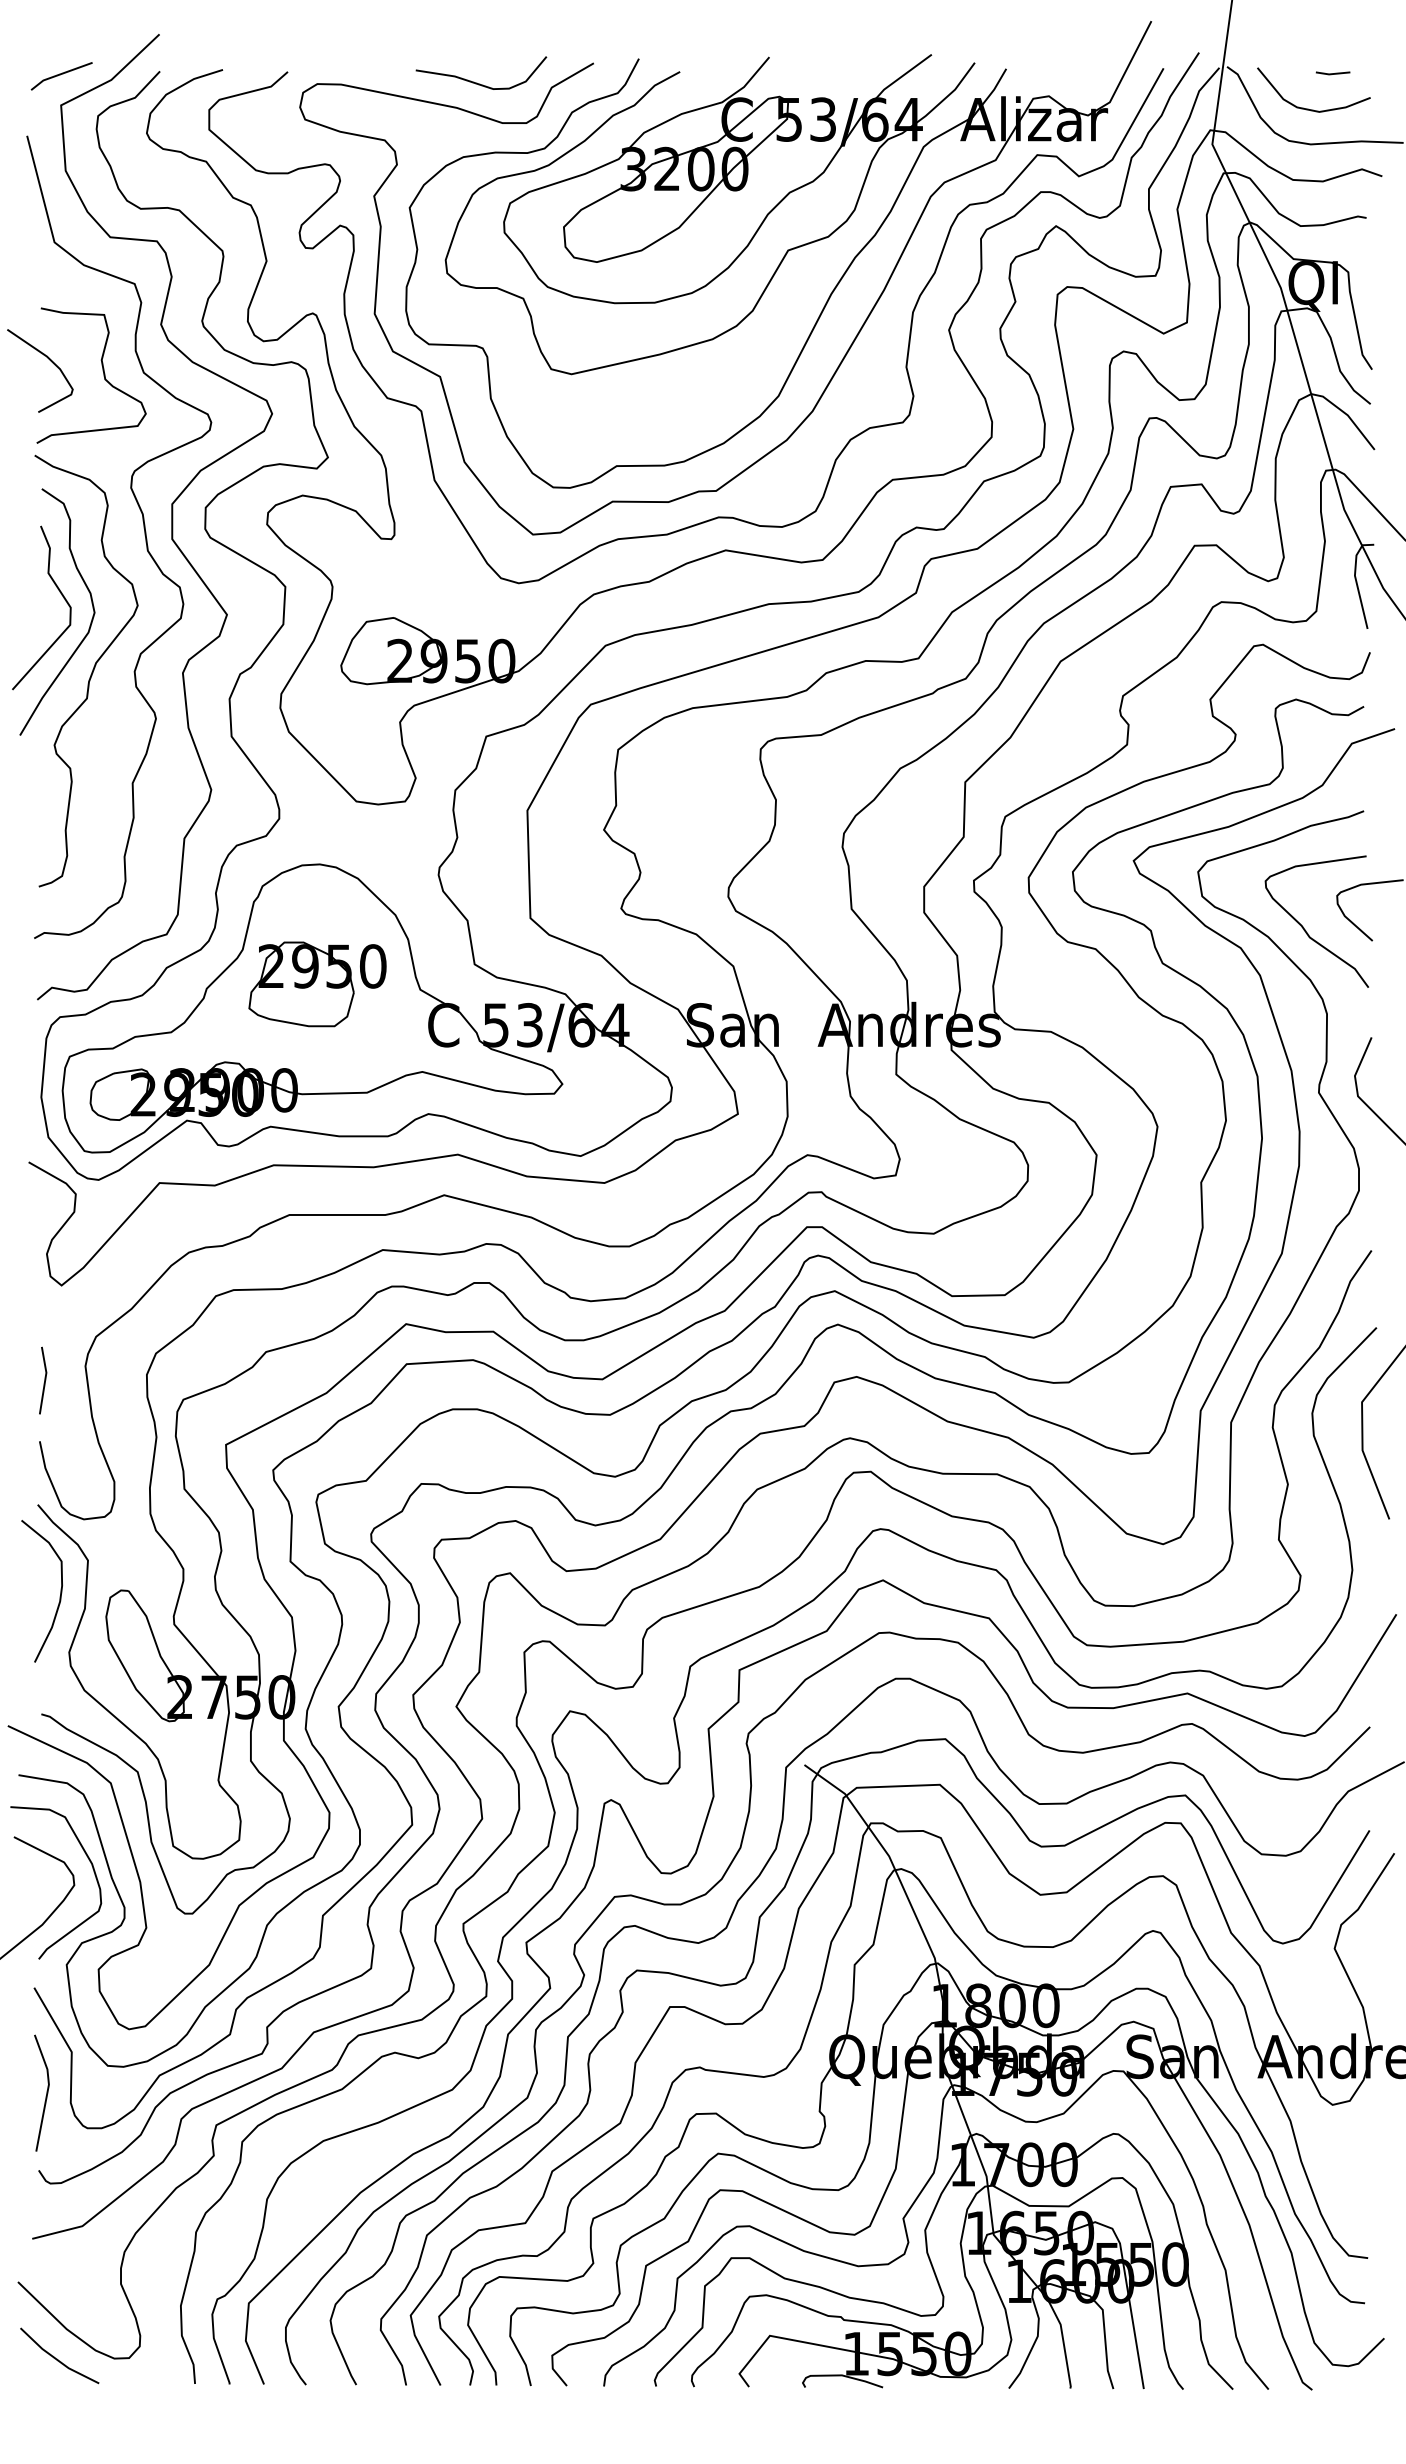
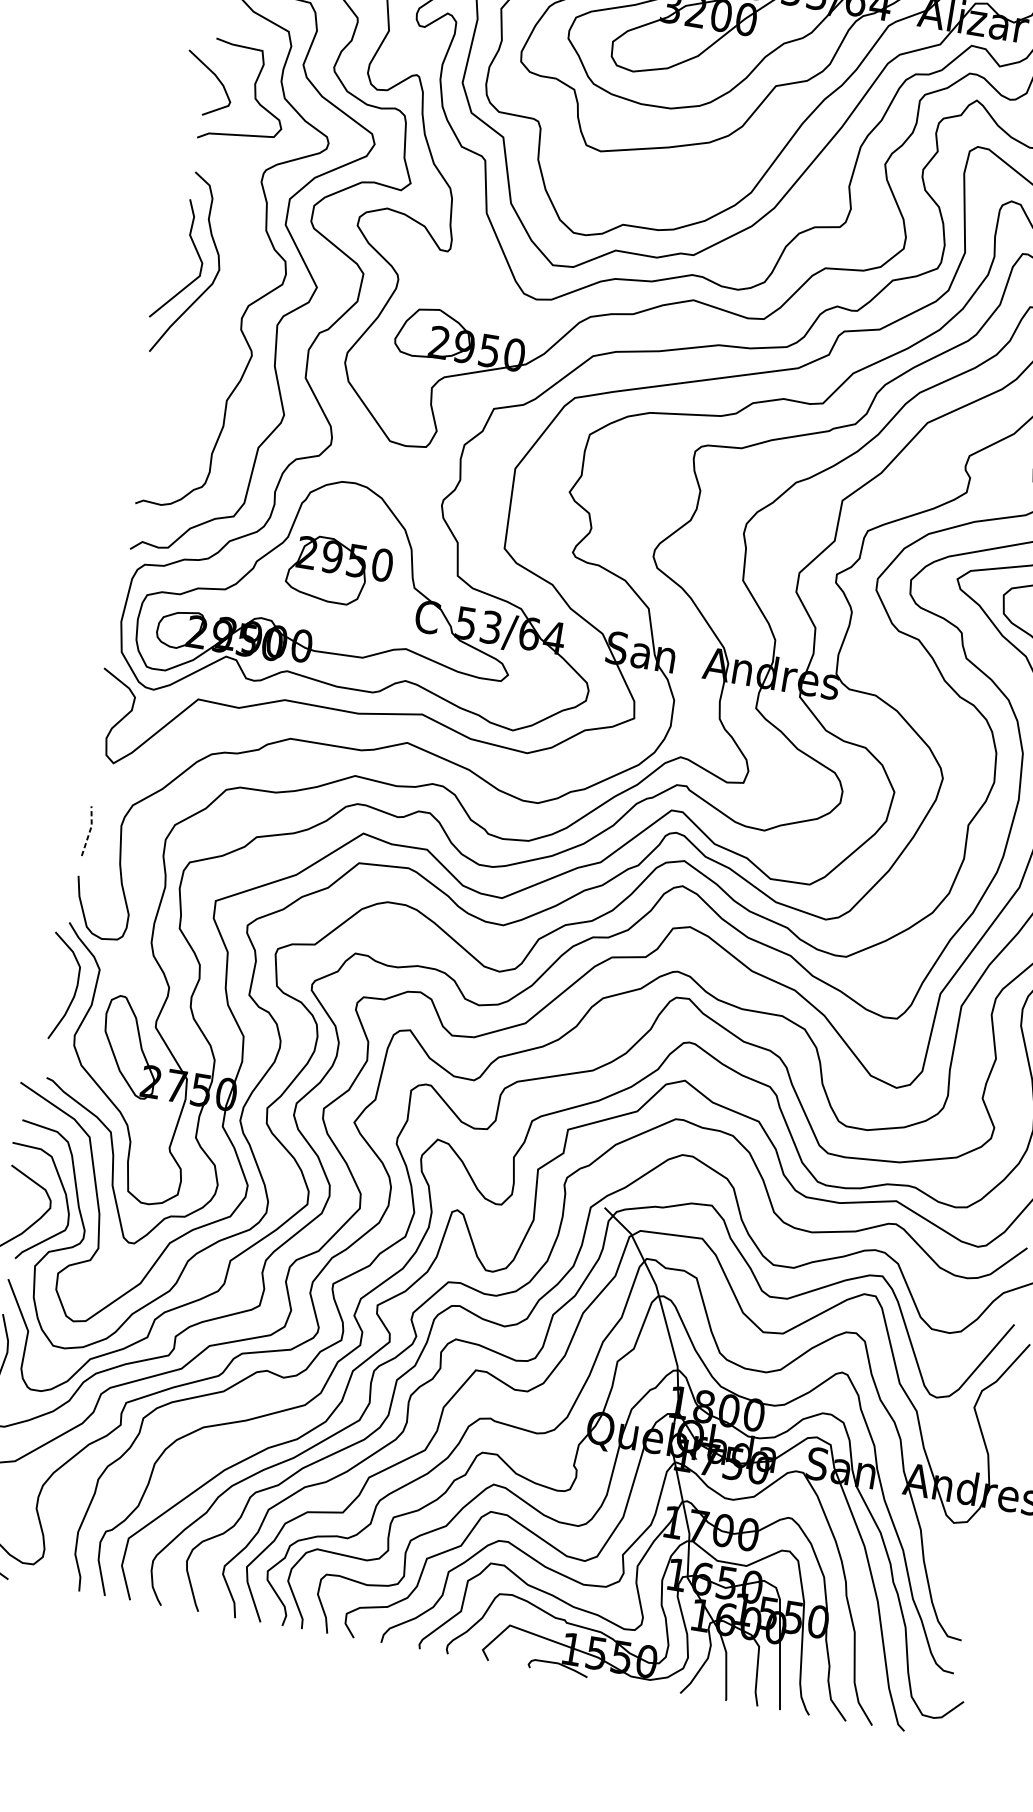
curve: (91, 672) -> (209, 313), removed
line: (45, 1379) -> (90, 830), solid -> dashed

